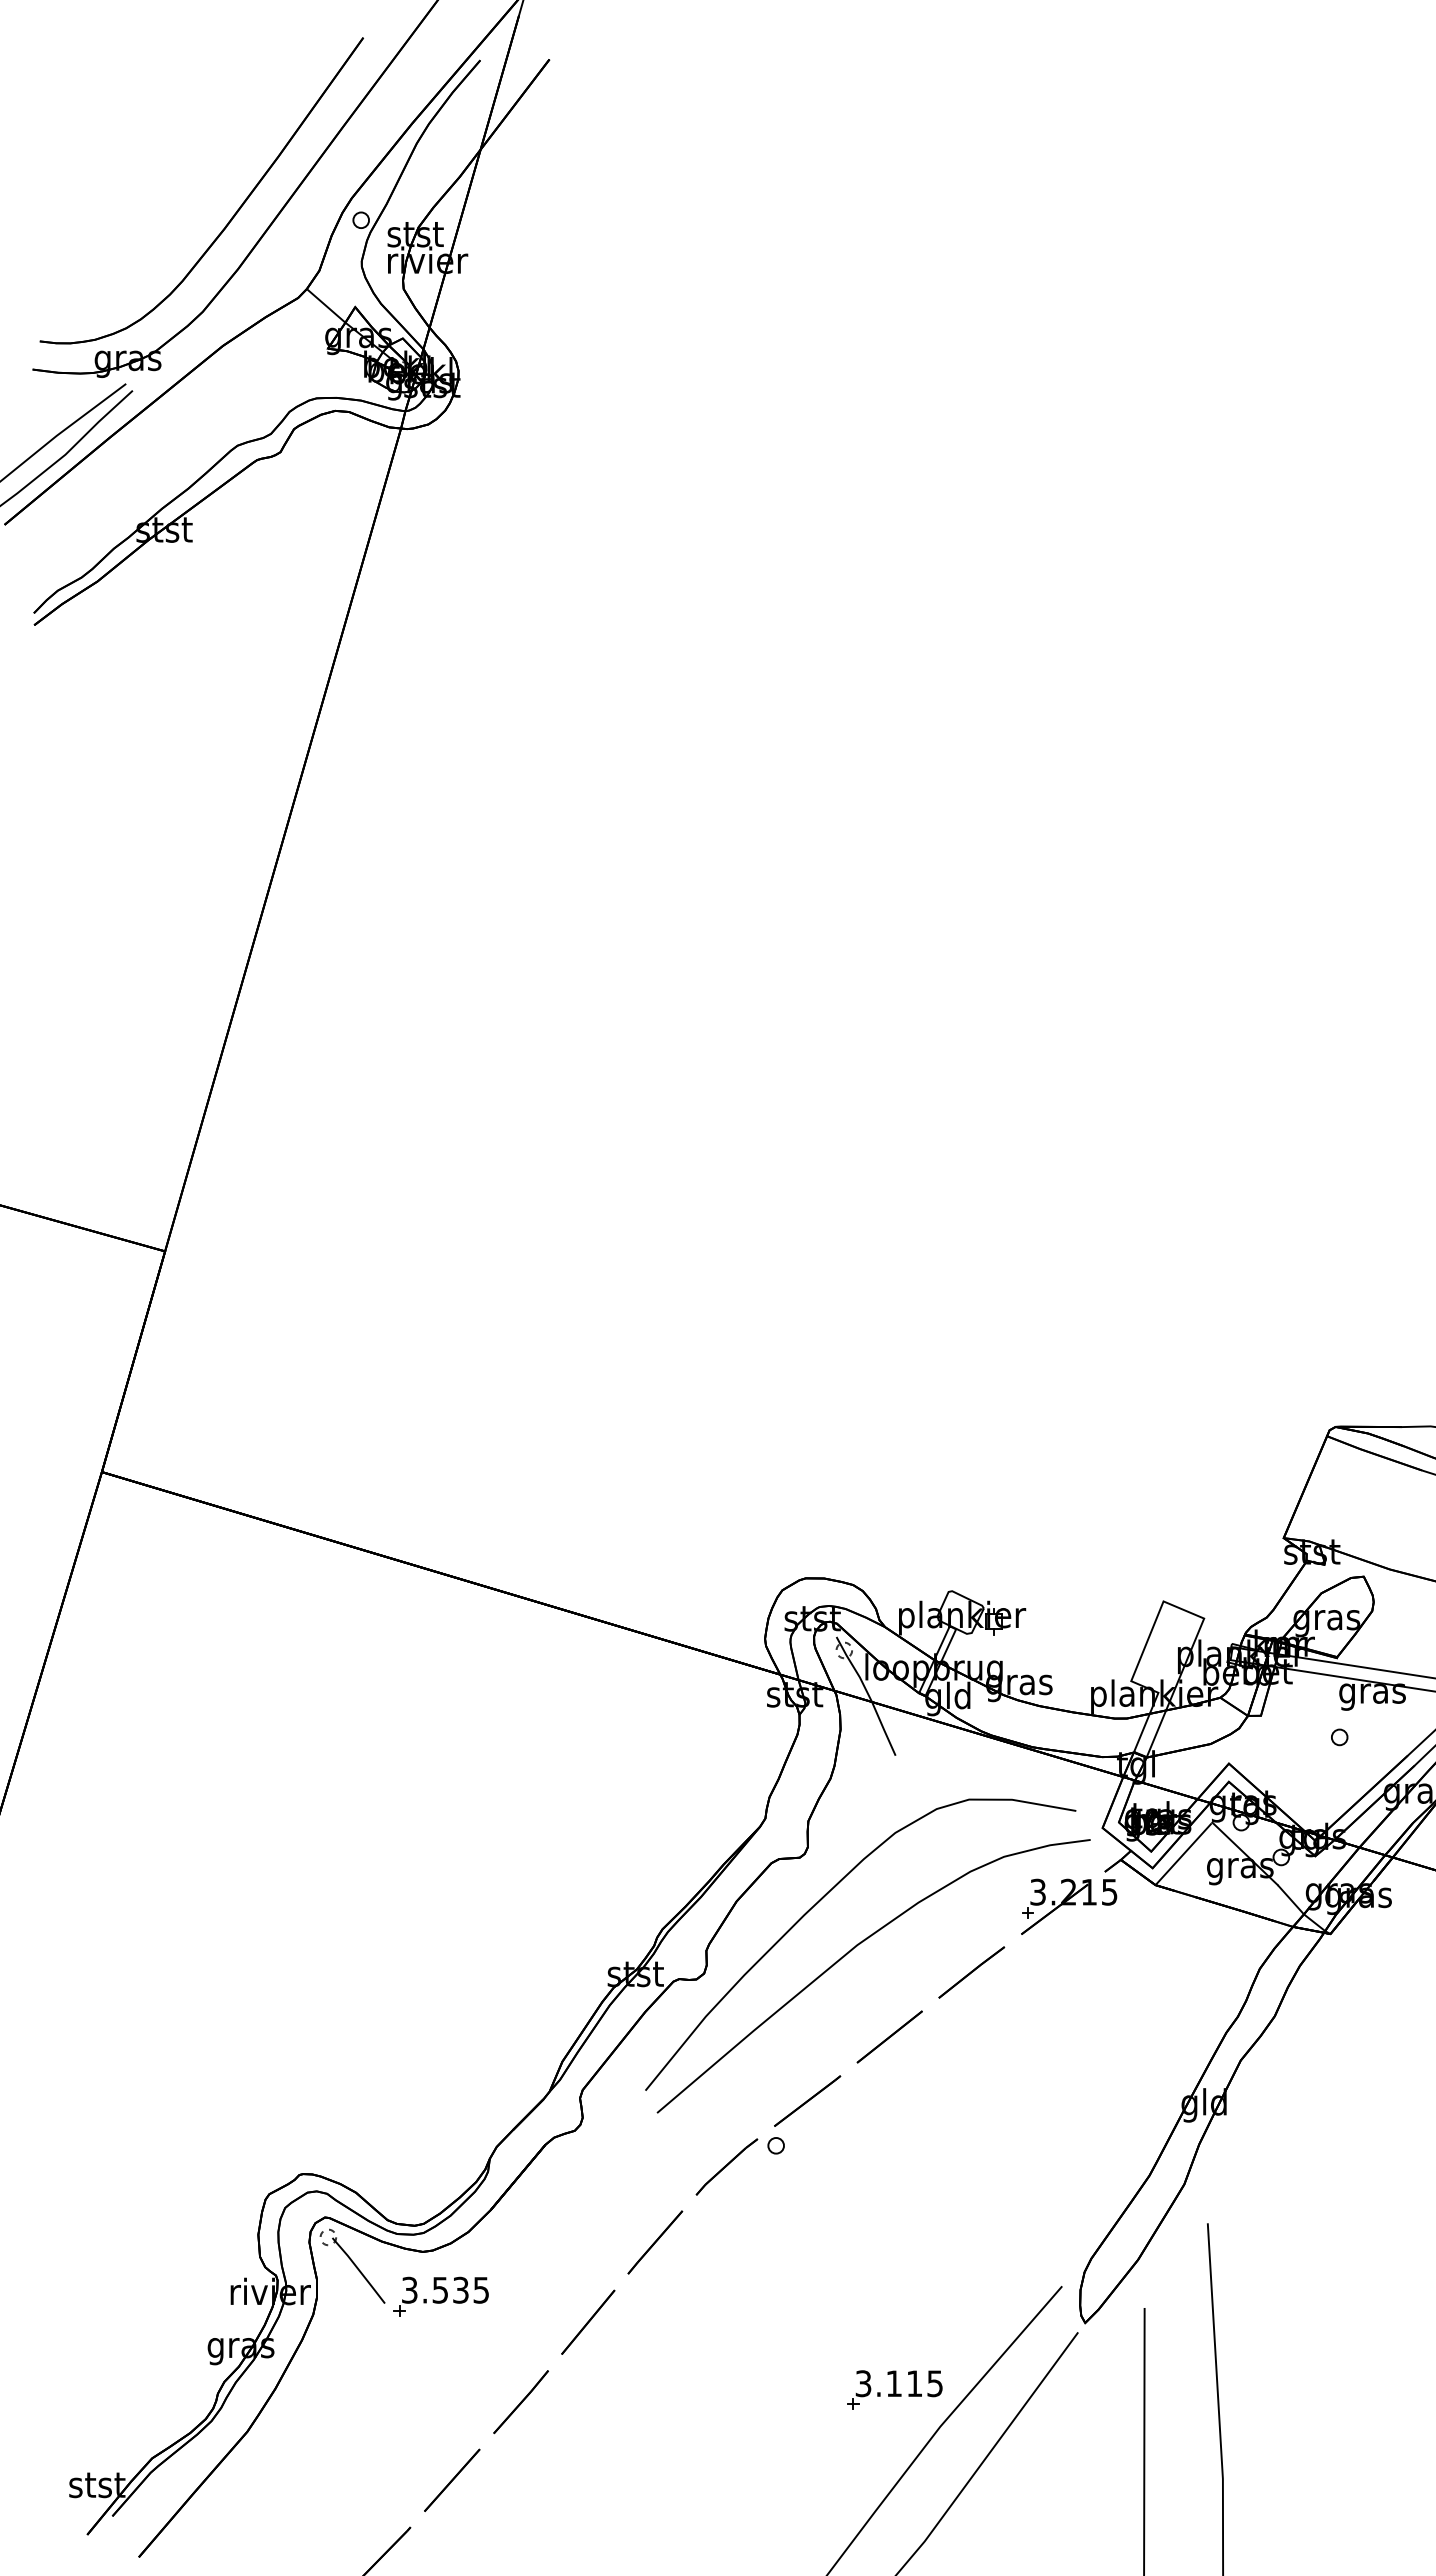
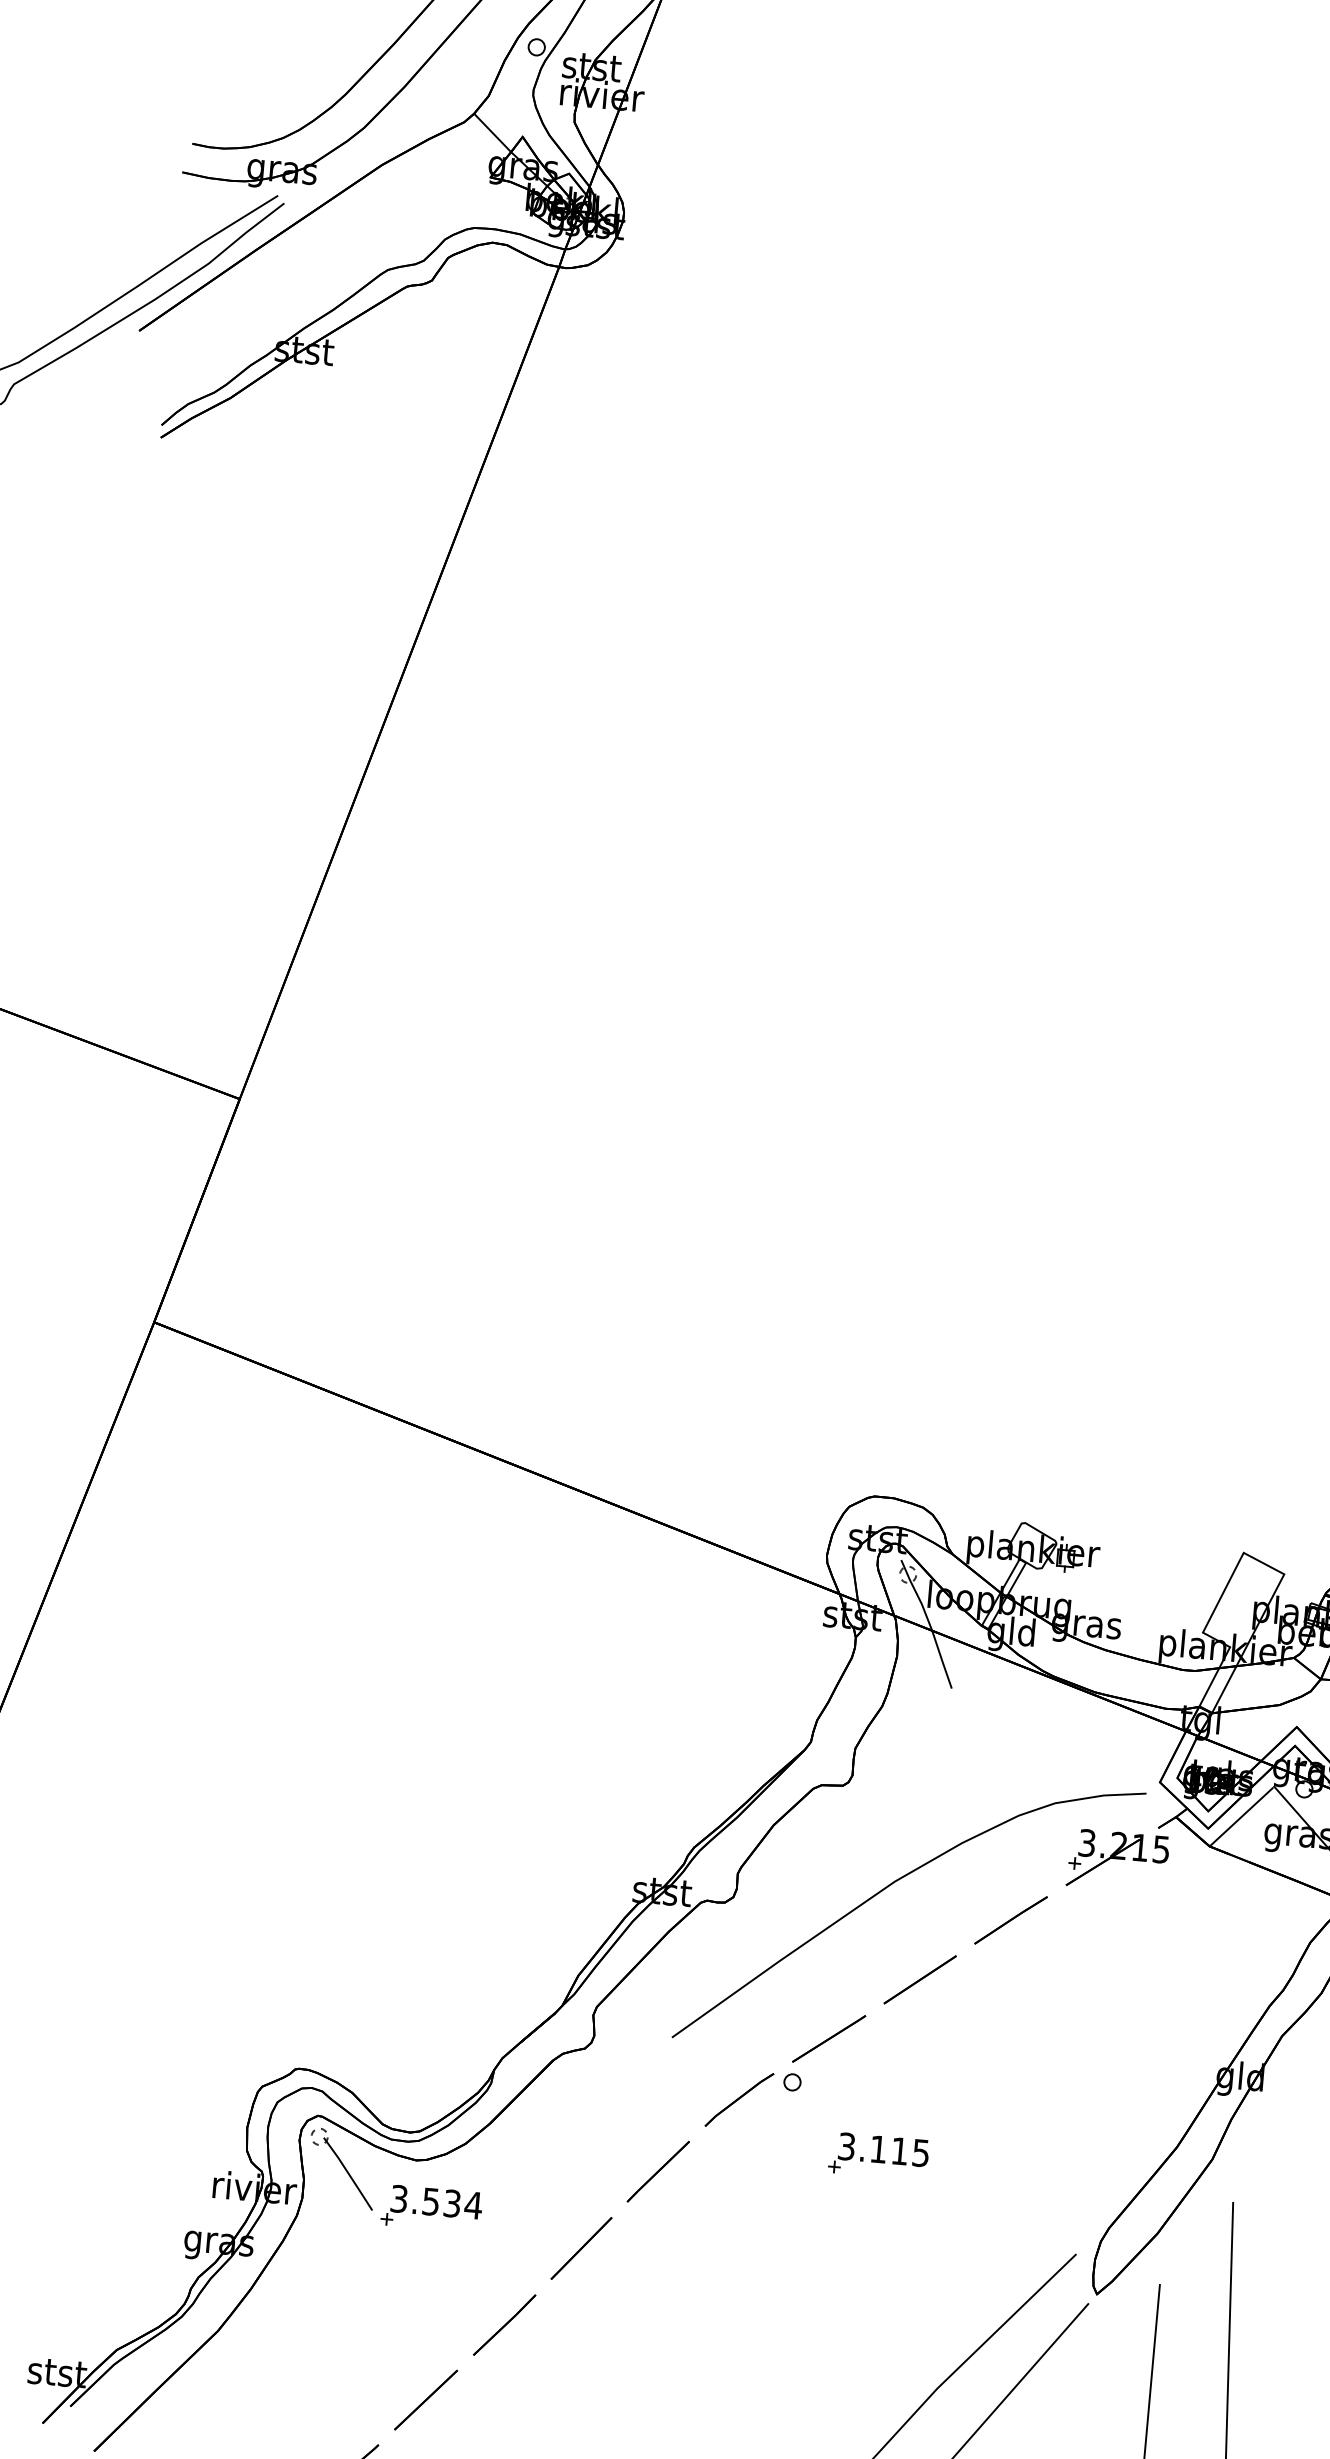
curve: (819, 1902) -> (859, 1833), removed
text: (480, 2290) -> (472, 2205), 3.535 -> 3.534
part: (894, 2389) -> (878, 2155), moved

